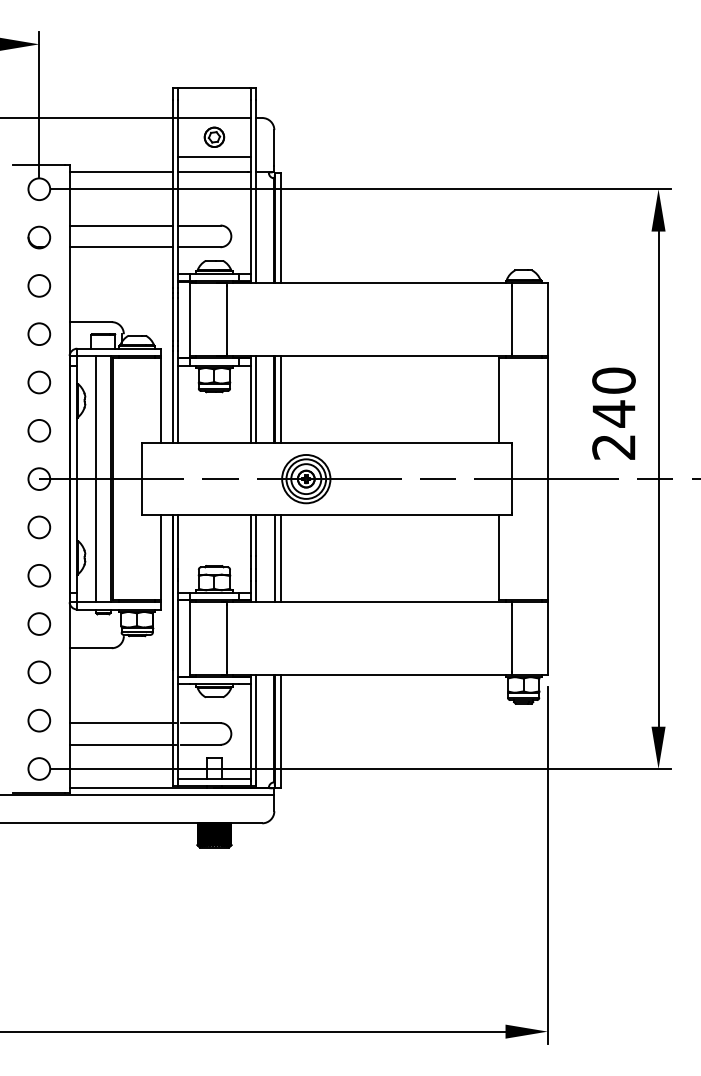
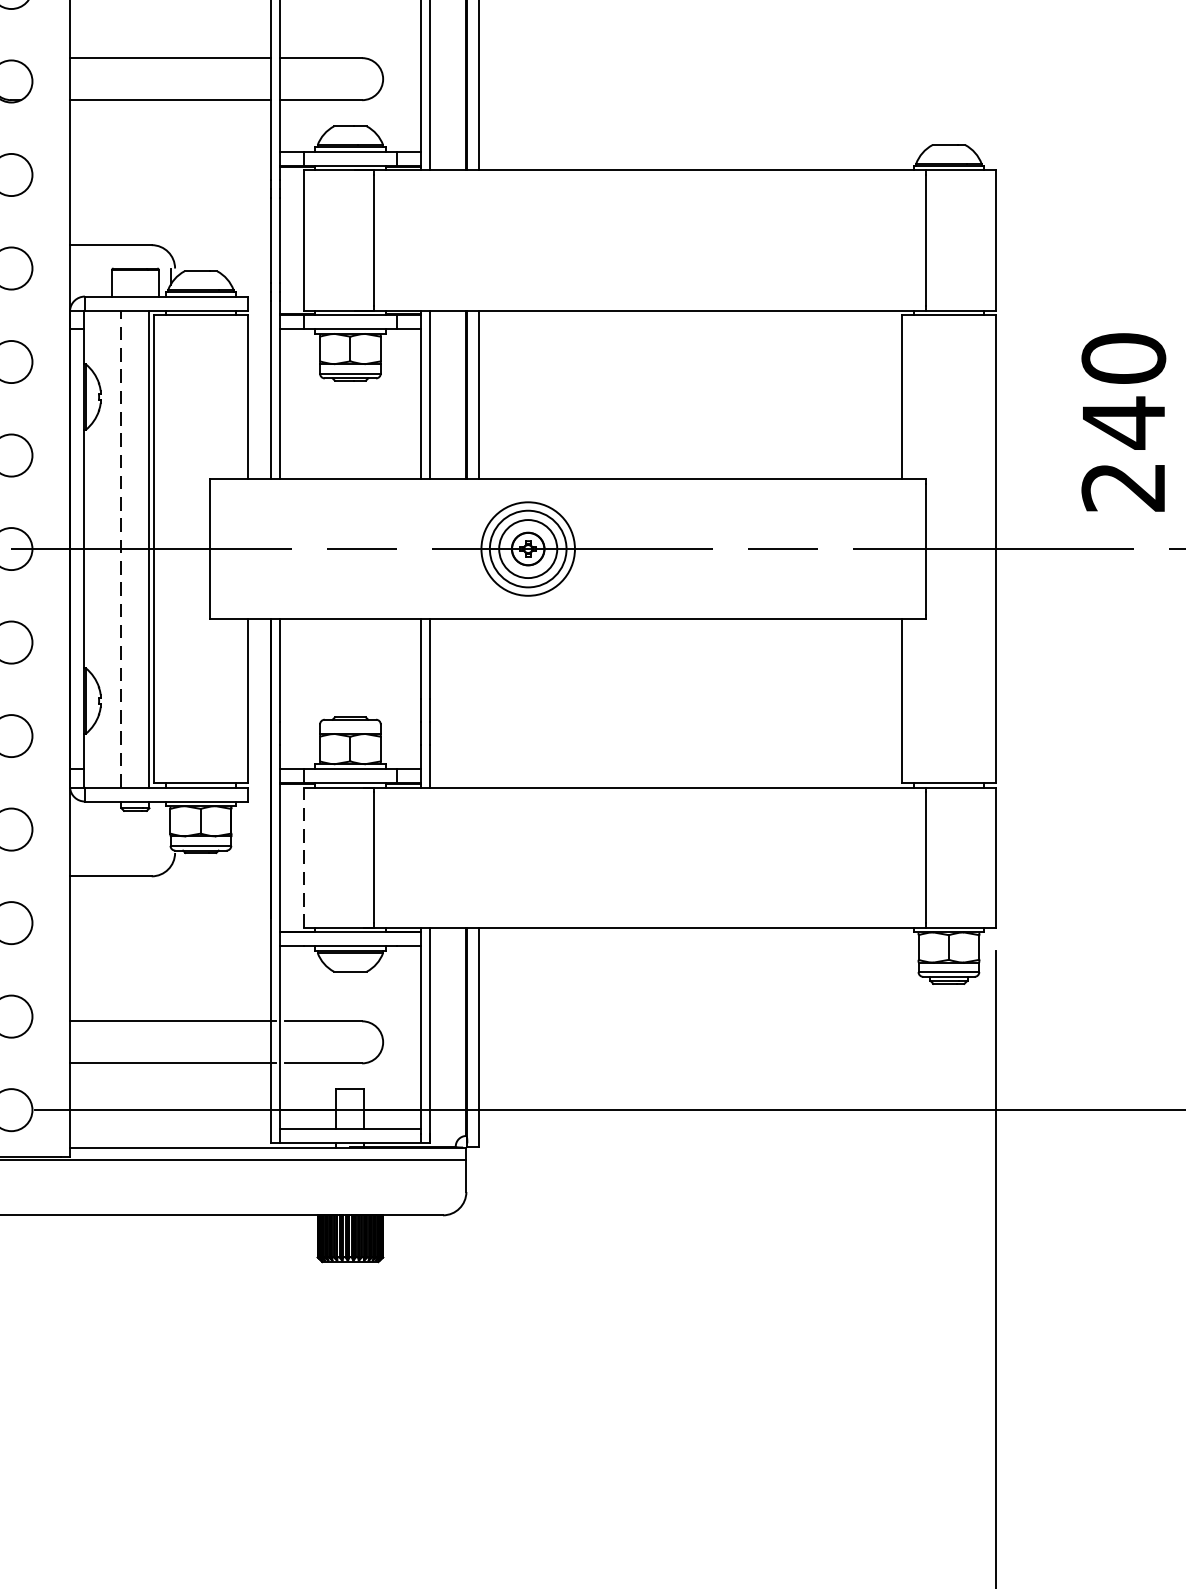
line: (96, 478) -> (122, 547), solid -> dashed
line: (274, 558) -> (466, 702), removed
line: (280, 558) -> (478, 702), removed
line: (190, 638) -> (304, 857), solid -> dashed

